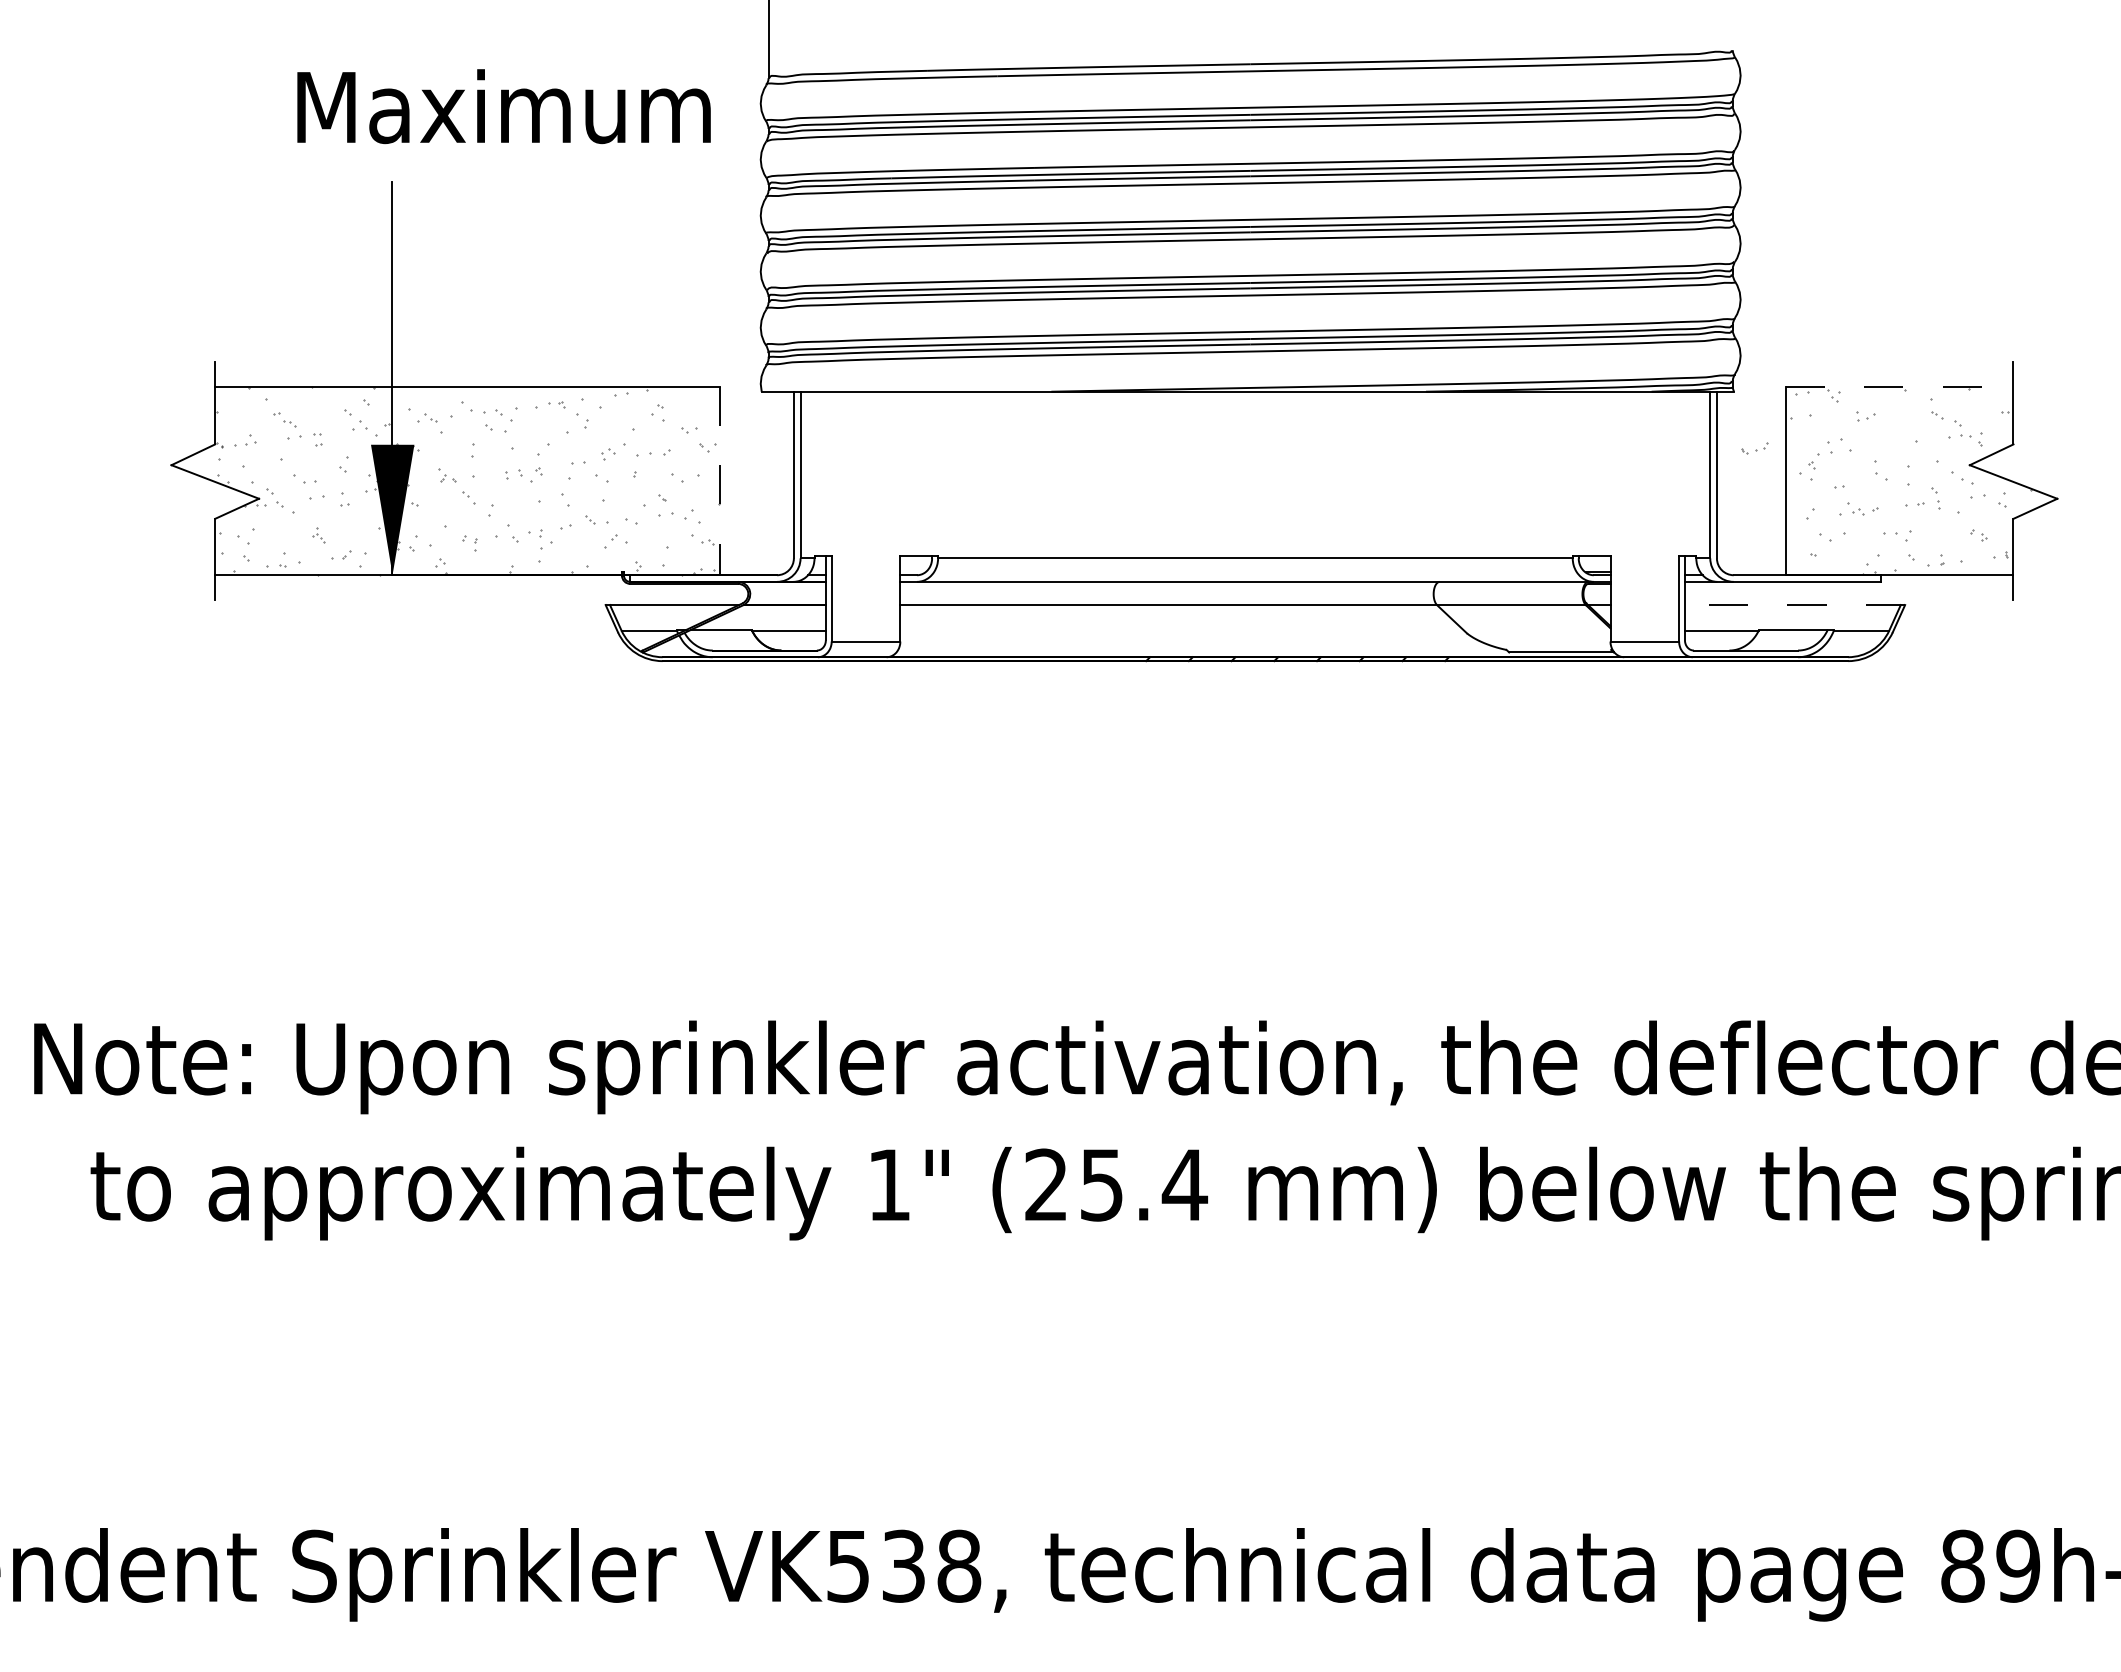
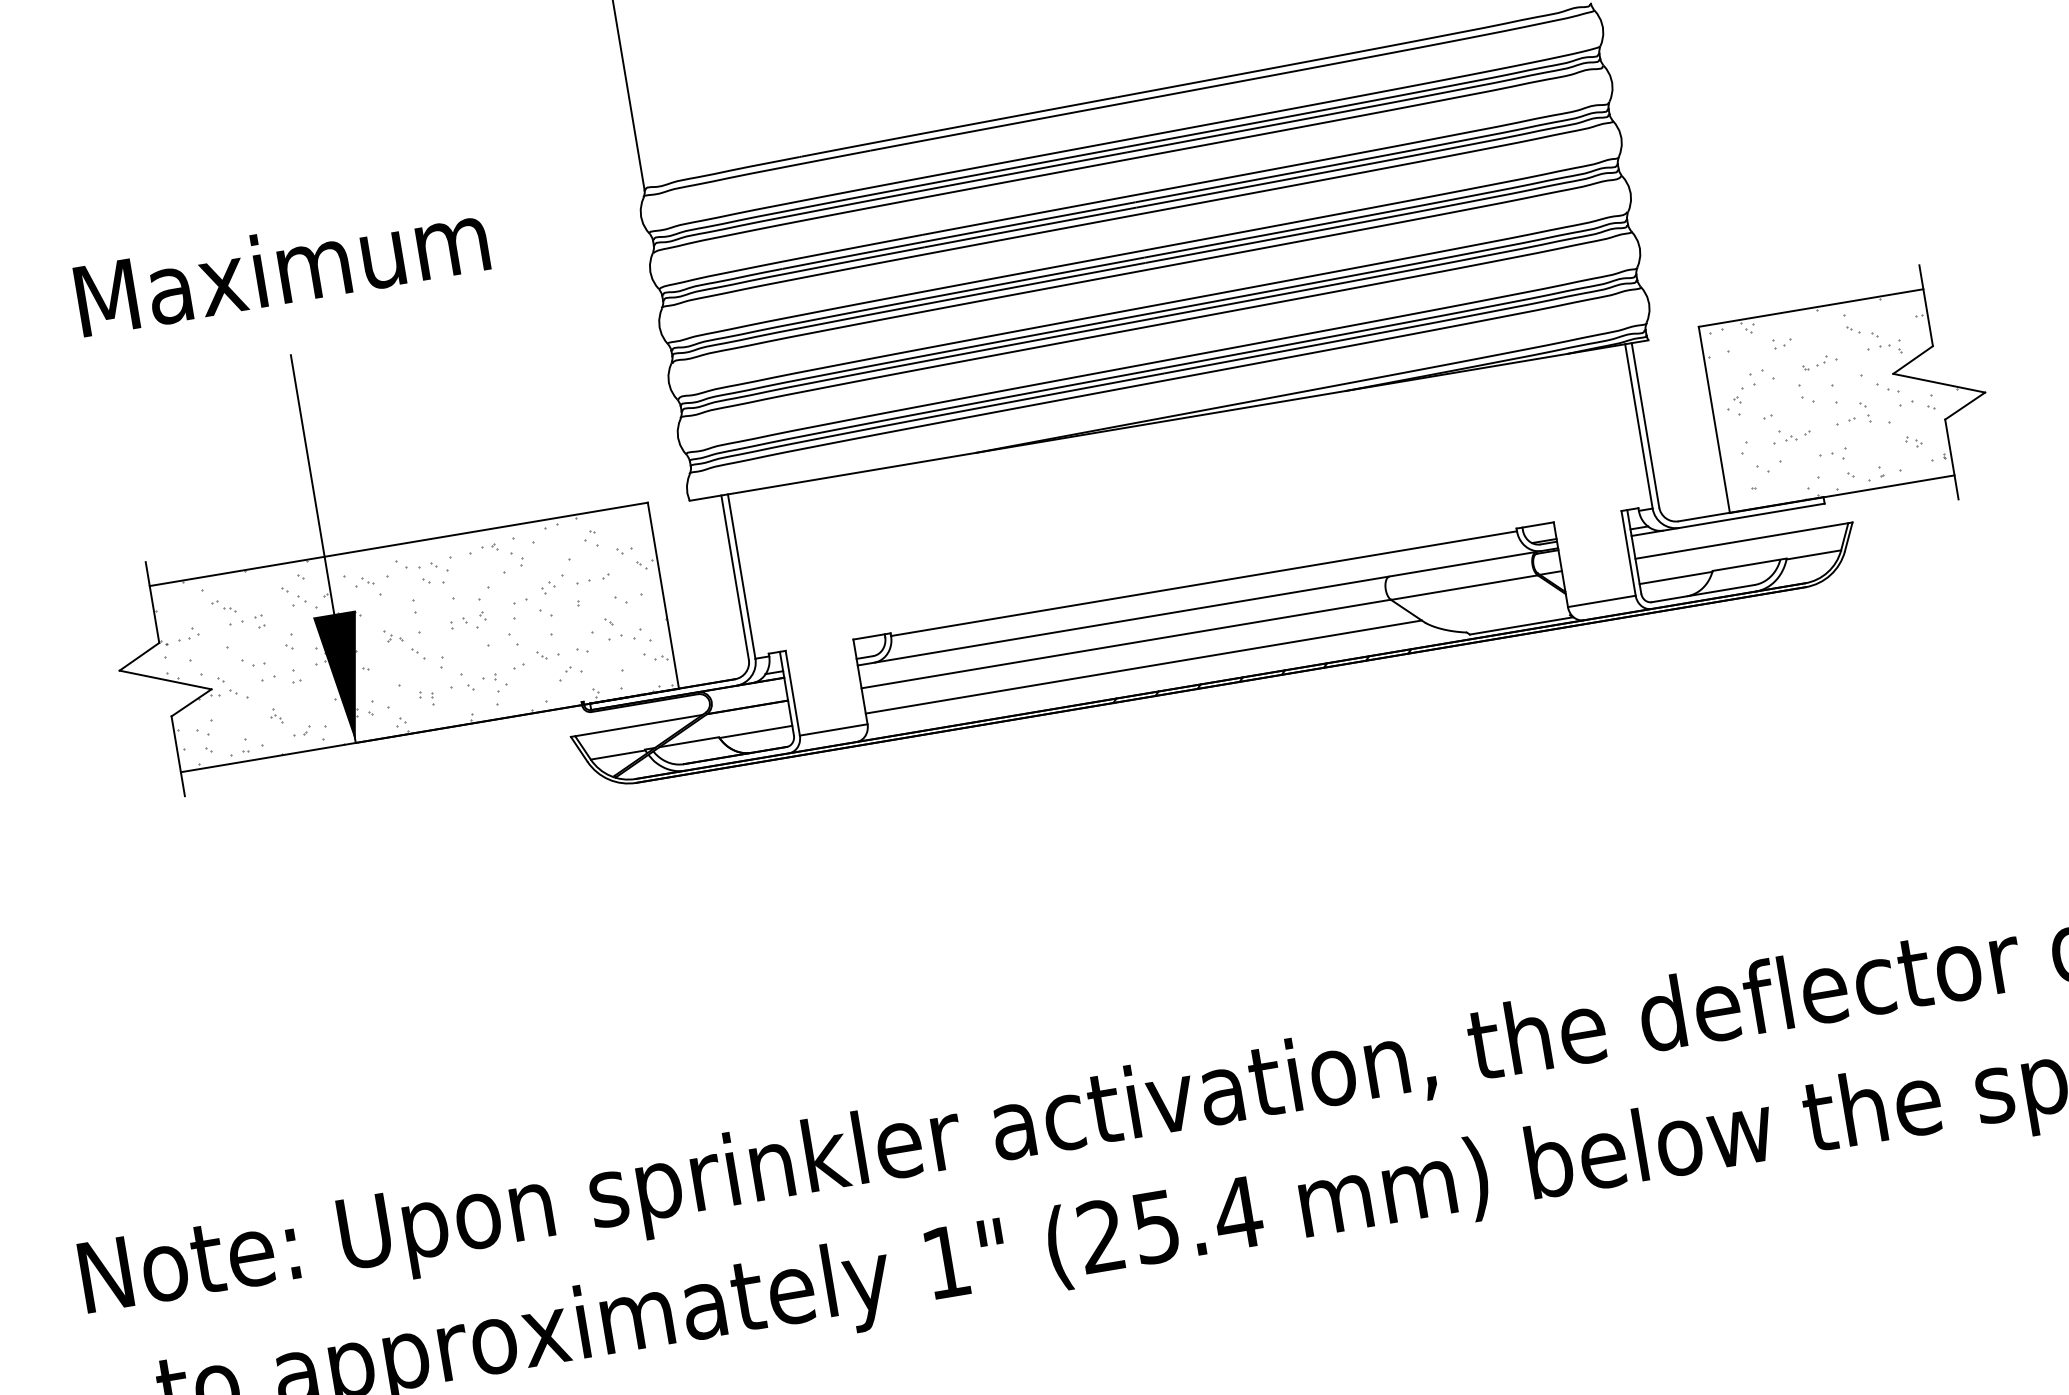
text: (503, 106) -> (281, 267), moved
line: (1899, 386) -> (1810, 307), dashed -> solid
part: (1754, 448) -> (1815, 363), moved
line: (720, 481) -> (663, 596), dashed -> solid
line: (1794, 605) -> (1743, 541), dashed -> solid
line: (1182, 630) -> (1144, 666), added

